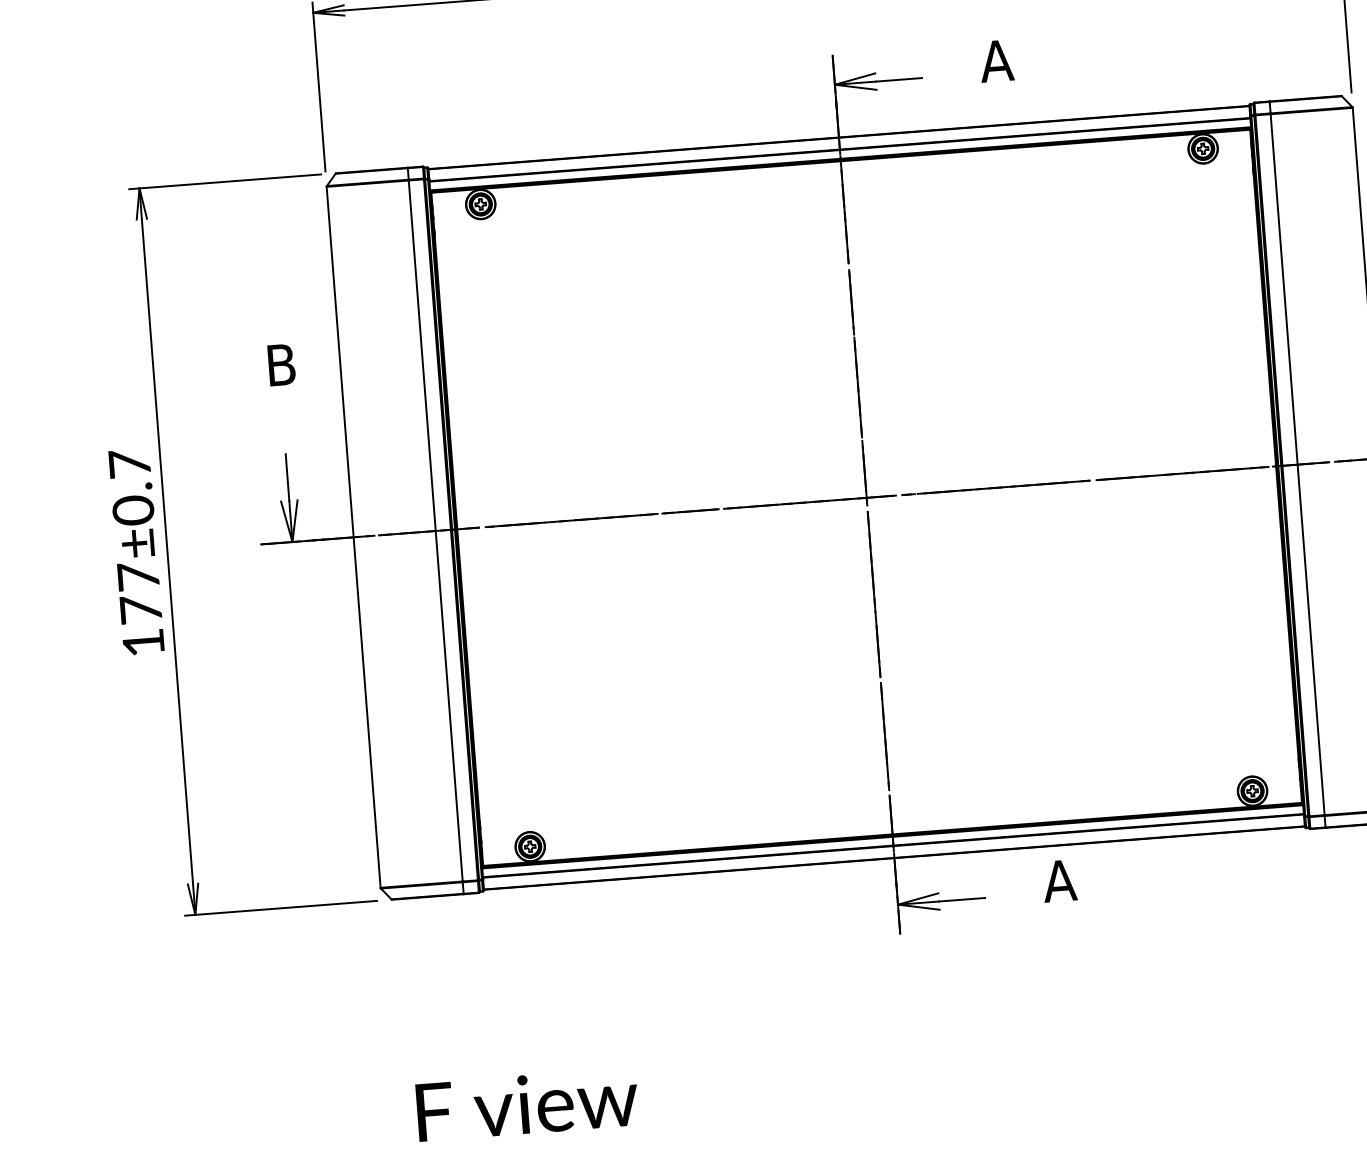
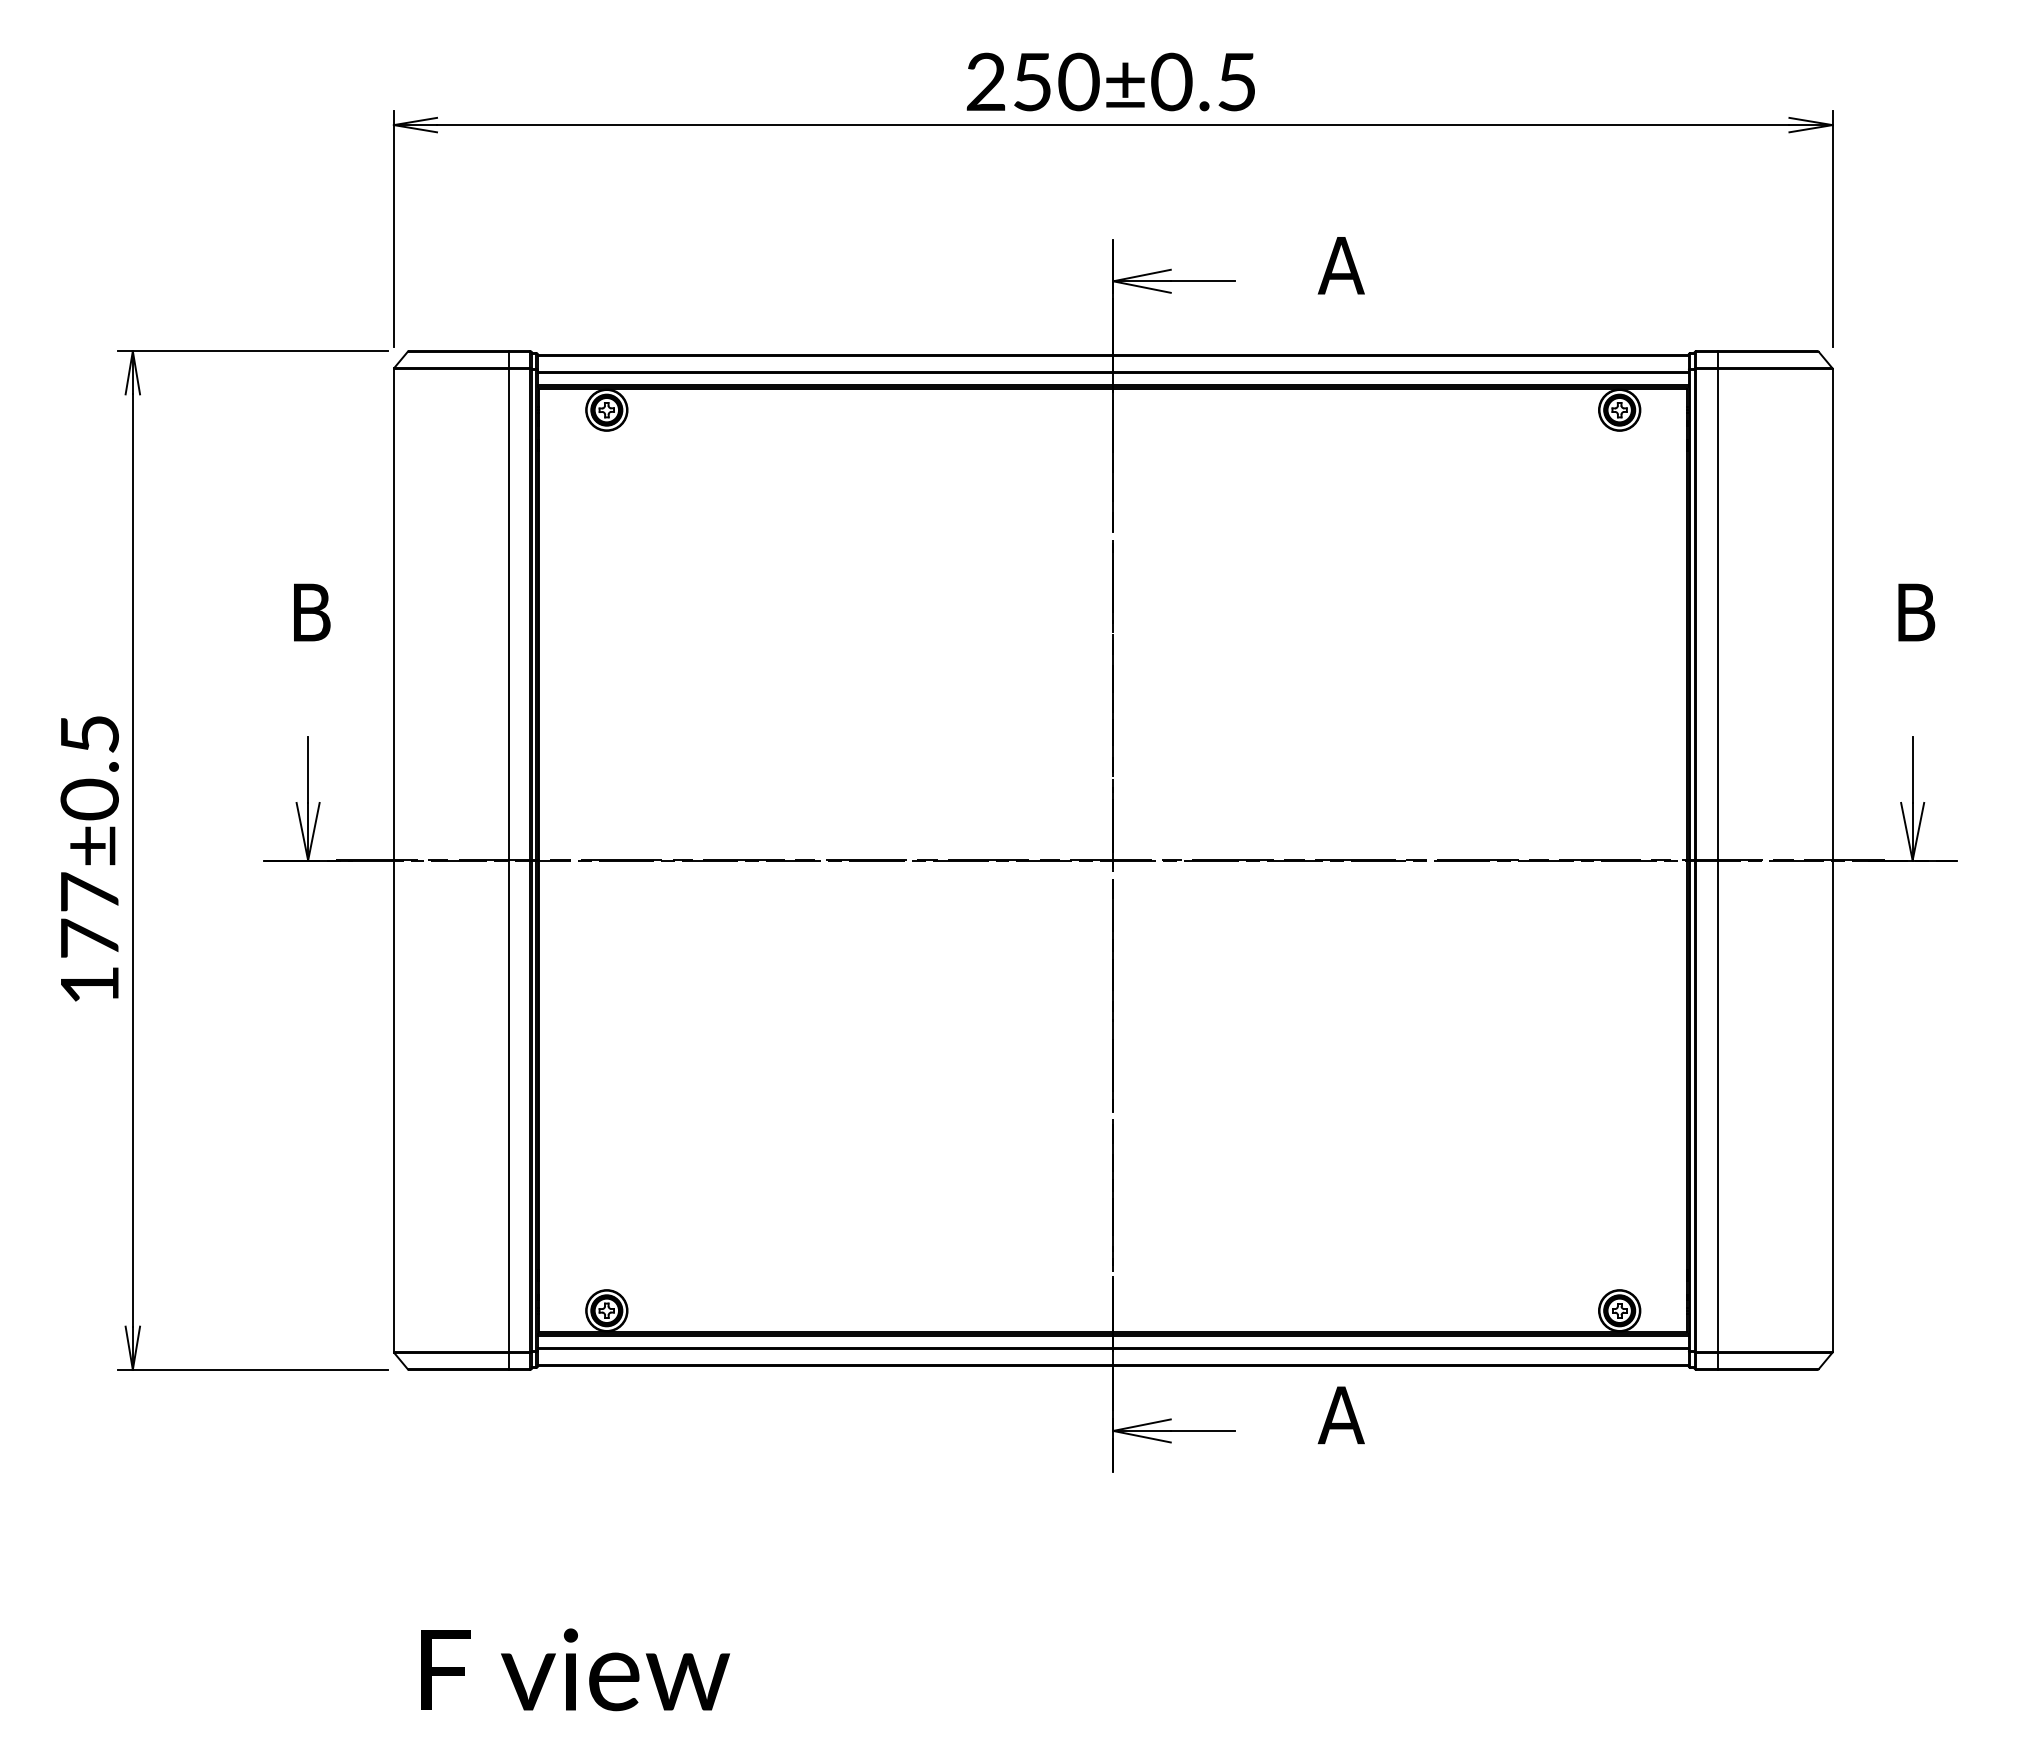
text: (129, 463) -> (89, 733), 177±0.7 -> 177±0.5

